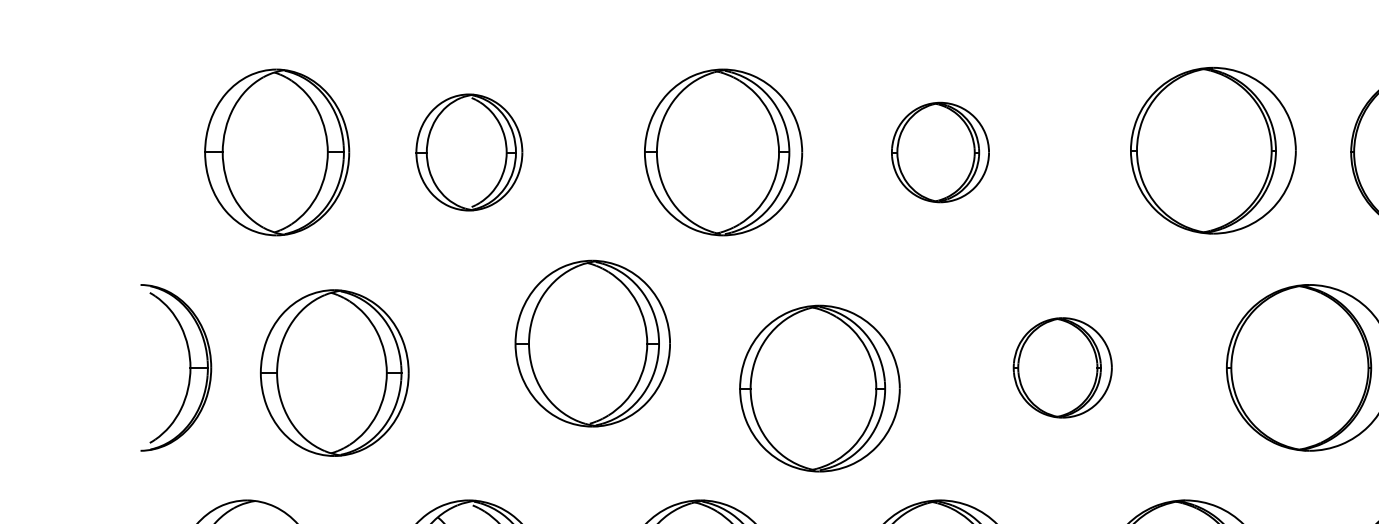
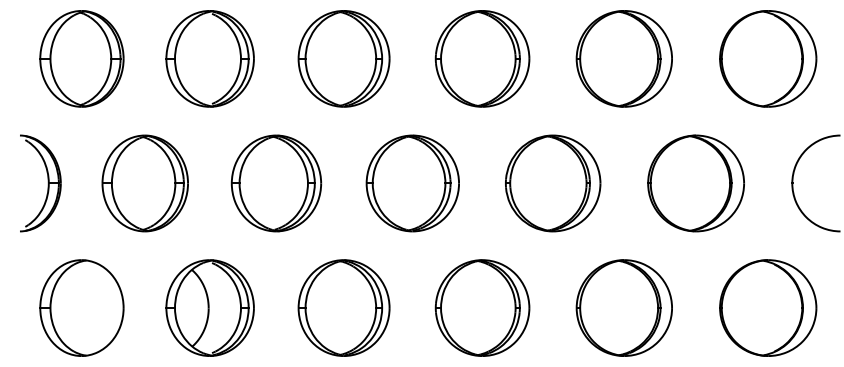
part: (1211, 150) -> (623, 58), moved
part: (276, 151) -> (81, 58), moved
part: (468, 151) -> (209, 58), size x1.43
part: (722, 151) -> (343, 58), moved
part: (940, 151) -> (482, 58), size x1.67
part: (592, 343) -> (276, 183), moved
part: (1063, 367) -> (553, 183), size x1.67
part: (333, 373) -> (144, 183), moved
part: (819, 388) -> (412, 183), moved

